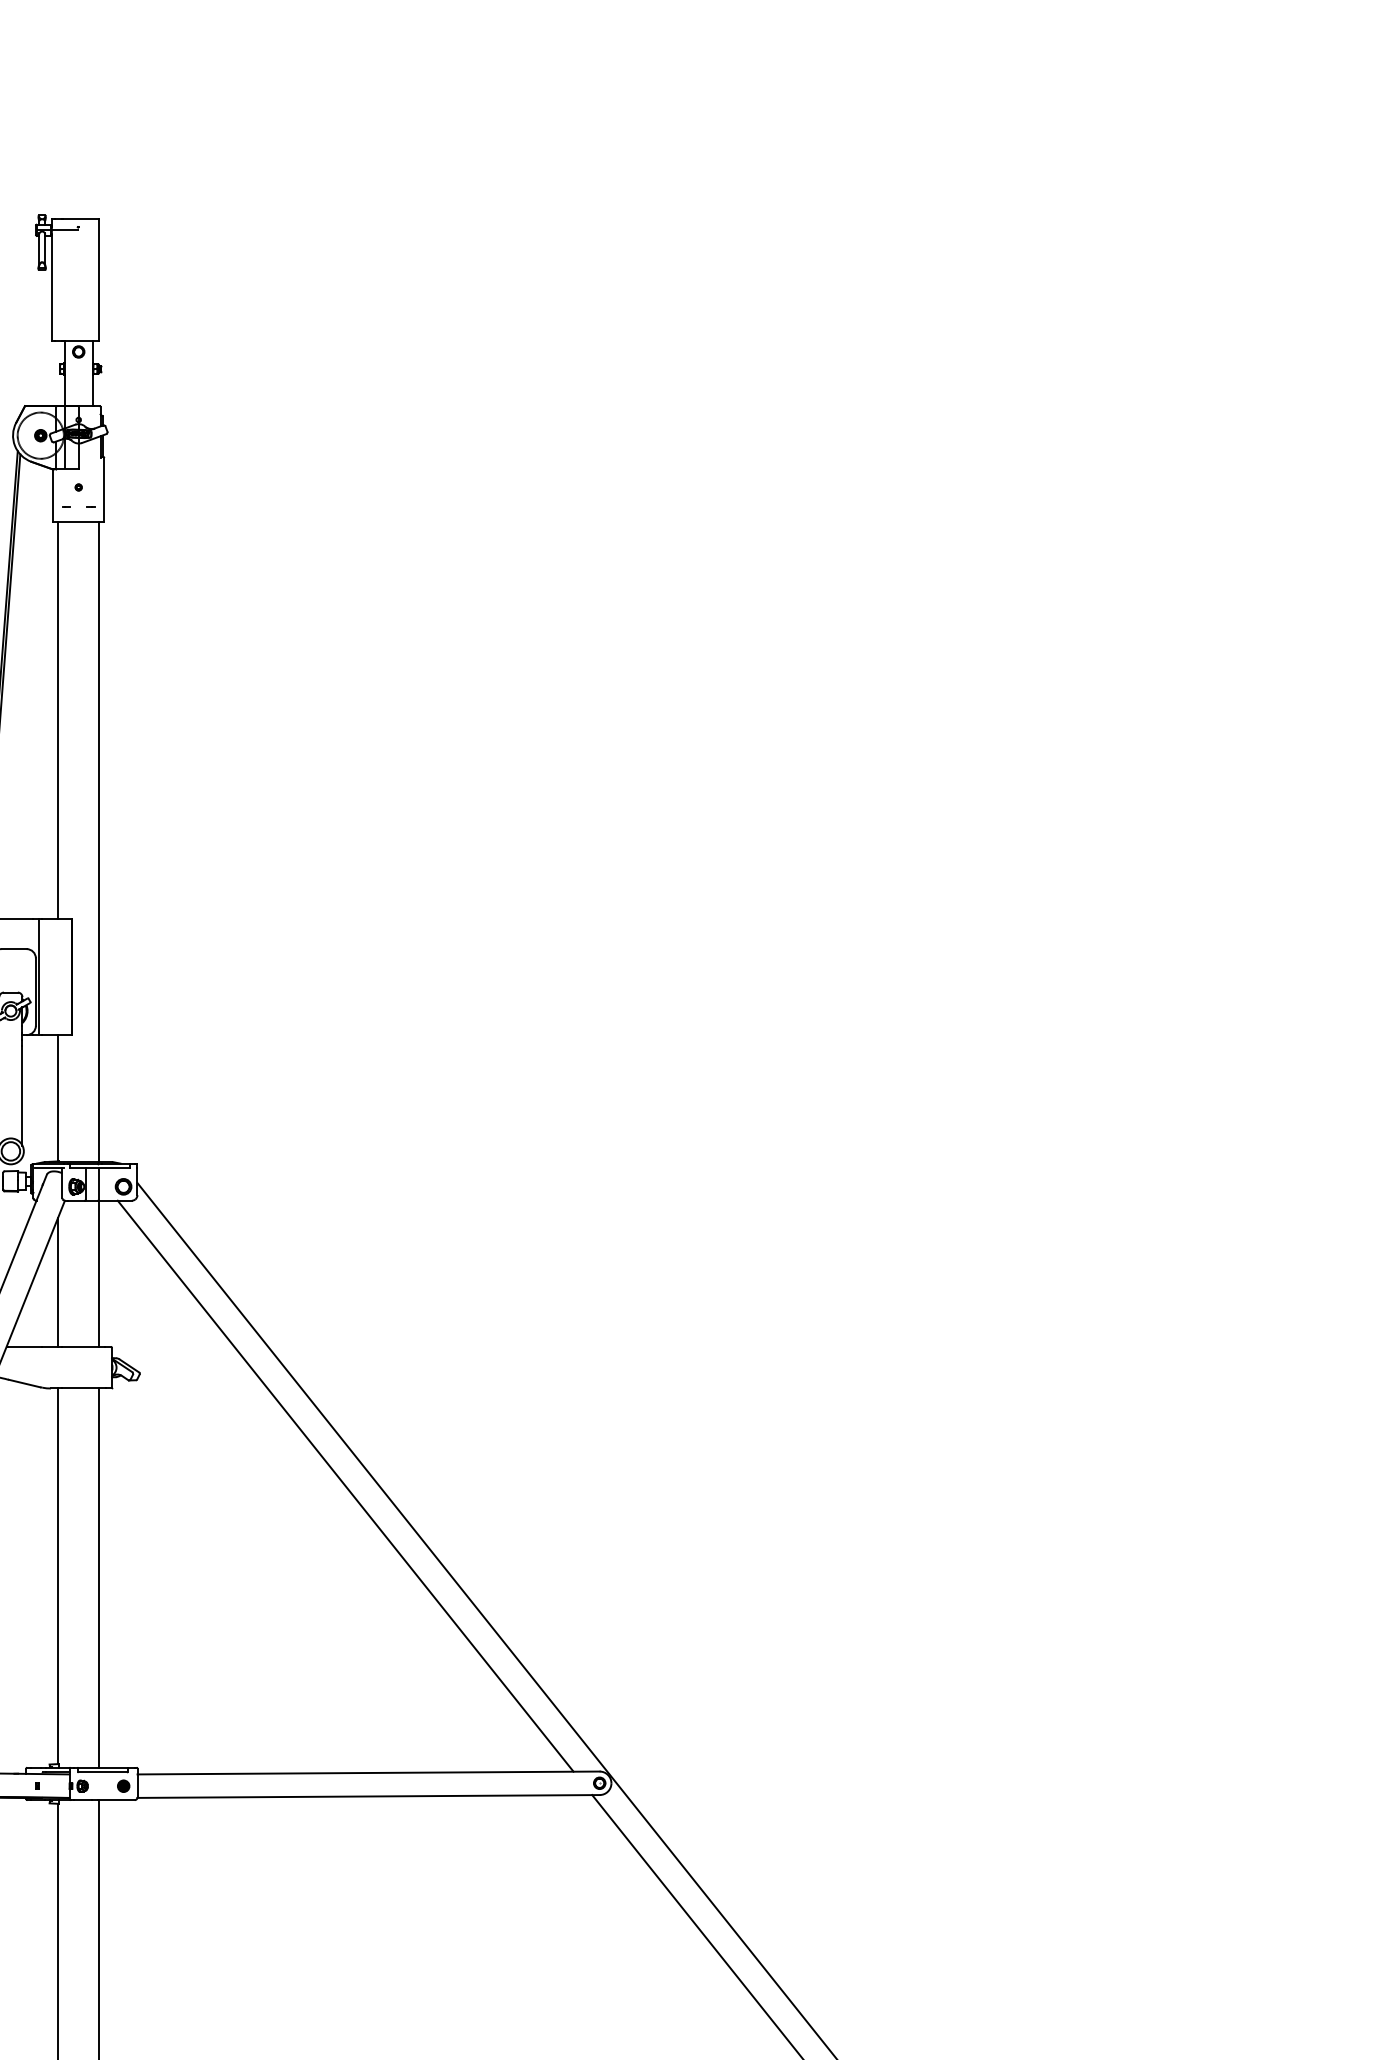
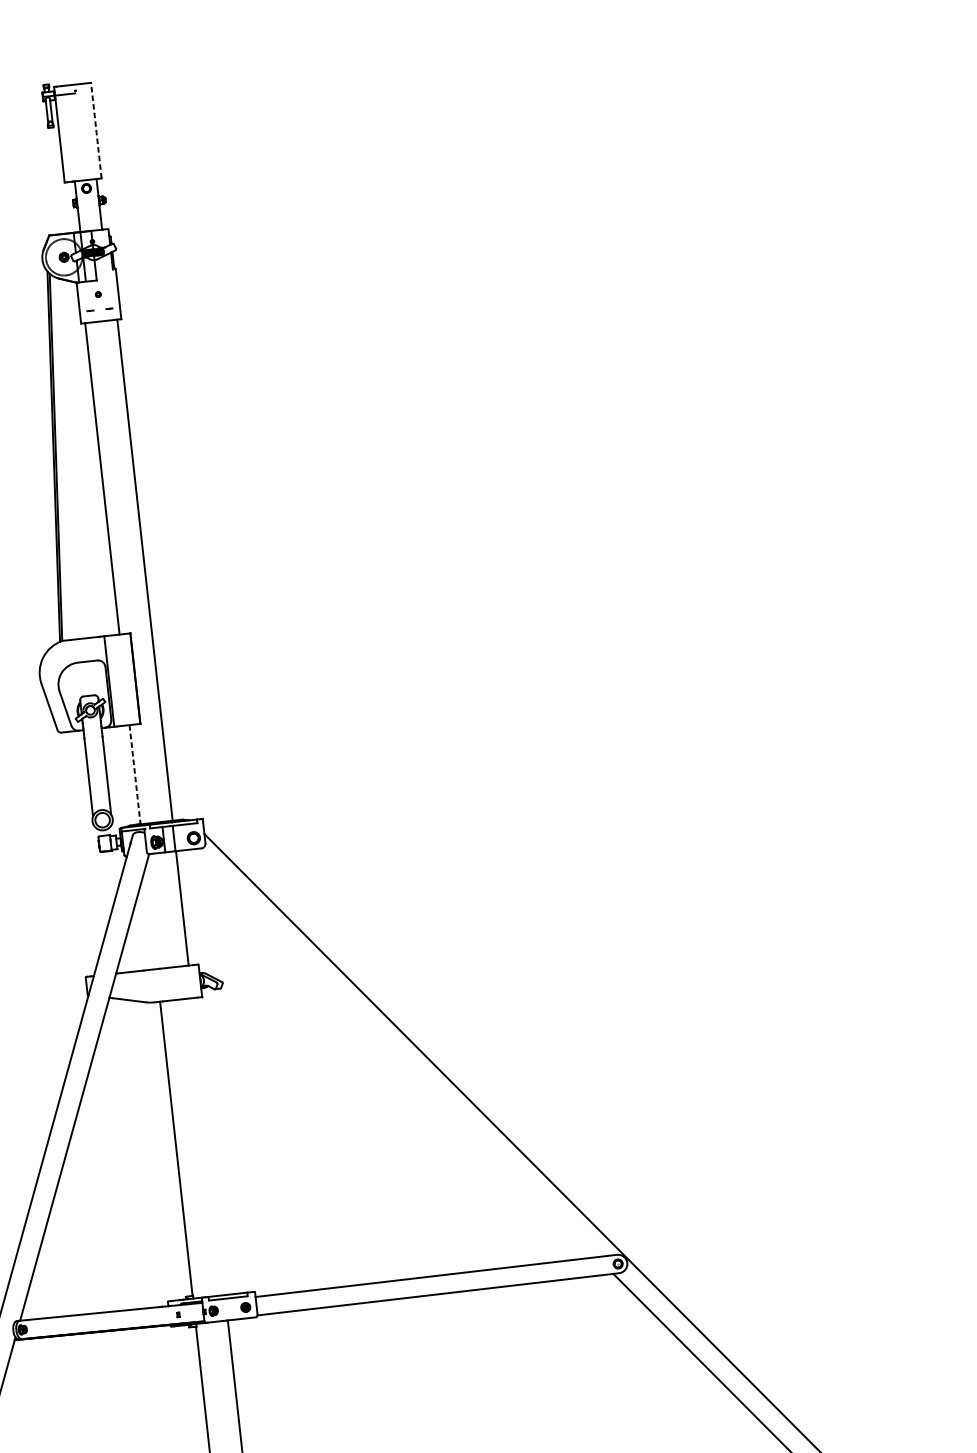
line: (99, 279) -> (96, 130), solid -> dashed
line: (58, 1098) -> (135, 774), solid -> dashed
line: (58, 1281) -> (151, 917), removed
line: (345, 1485) -> (393, 1052), removed
line: (99, 1577) -> (208, 1146), removed

